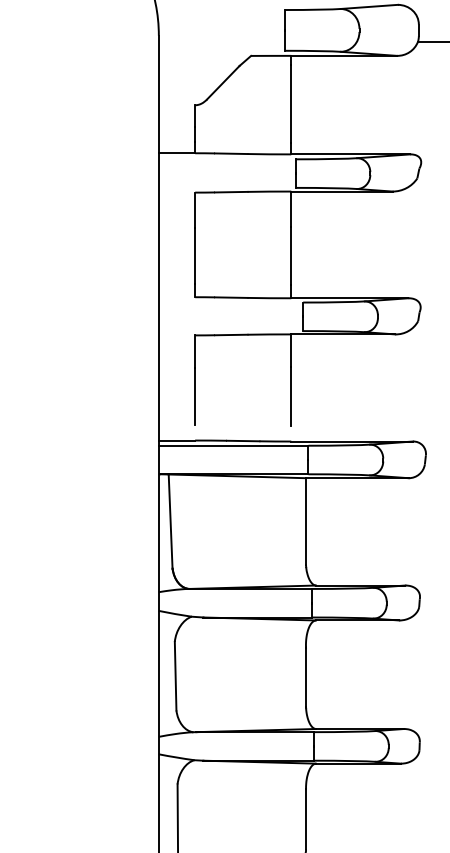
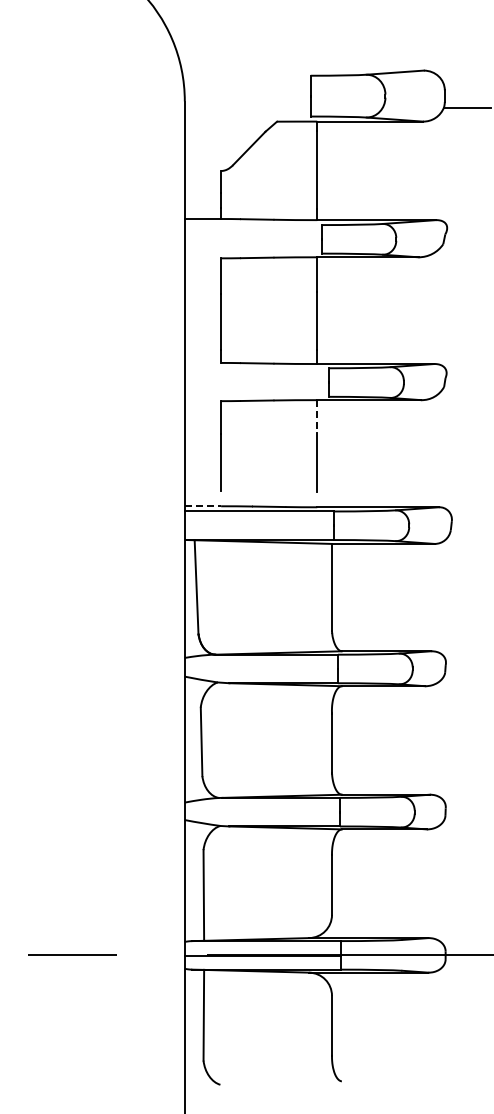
line: (291, 350) -> (317, 416), solid -> dashed
line: (177, 440) -> (203, 506), solid -> dashed

